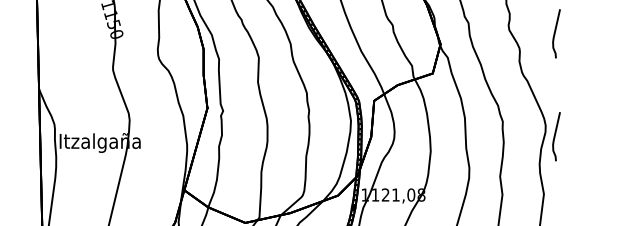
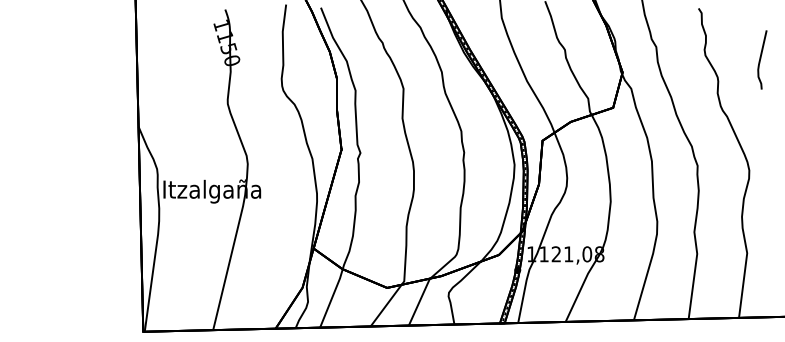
curve: (555, 135) -> (761, 182), removed

